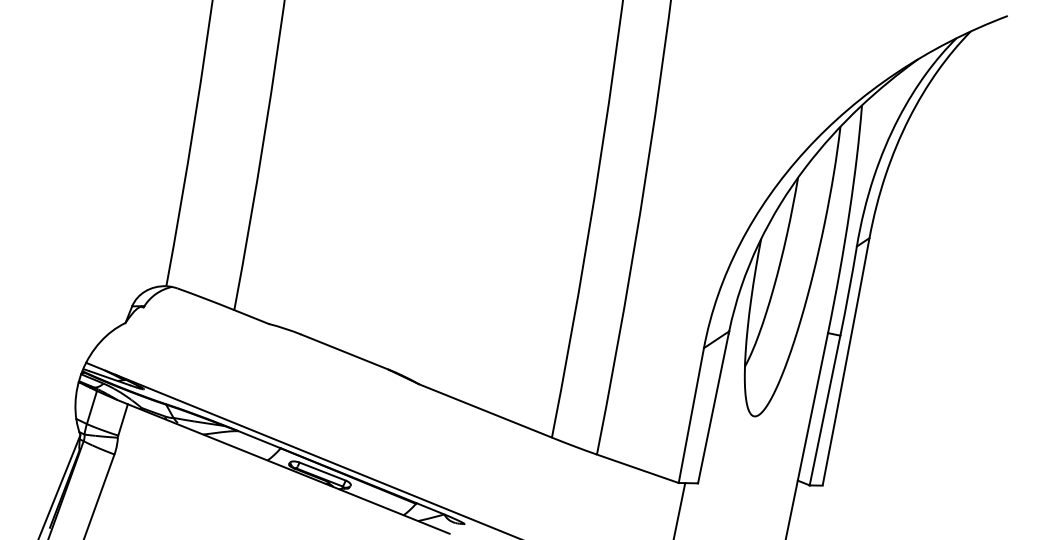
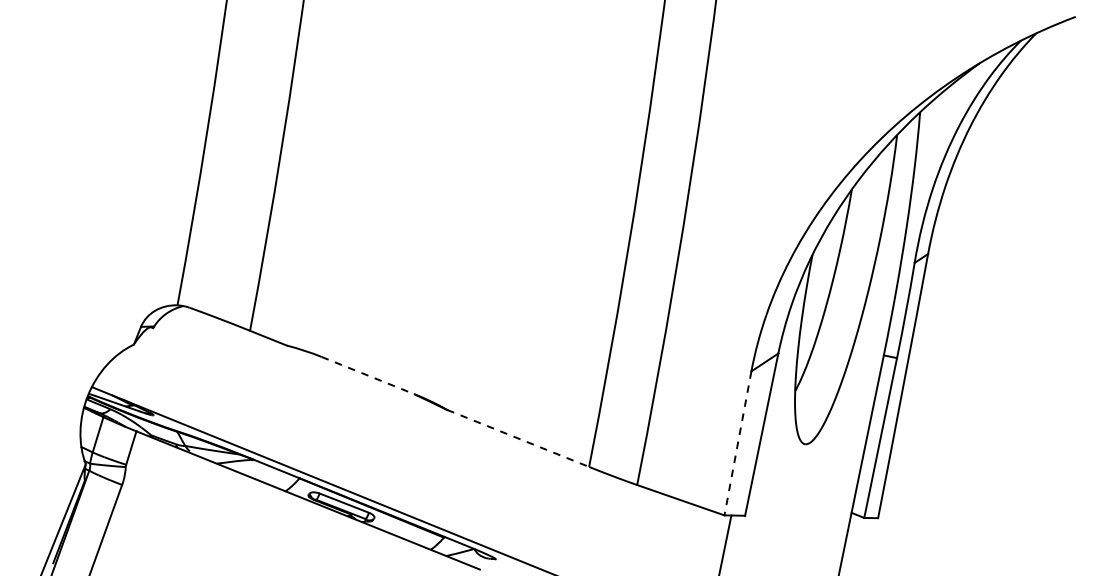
line: (345, 352) -> (368, 376), solid -> dashed
line: (485, 410) -> (518, 437), solid -> dashed
line: (691, 415) -> (738, 443), solid -> dashed

